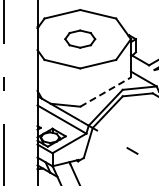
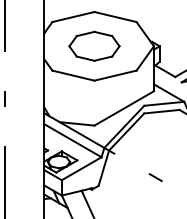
part: (79, 38) -> (93, 45), size x1.43
line: (106, 91) -> (125, 107), dashed -> solid

